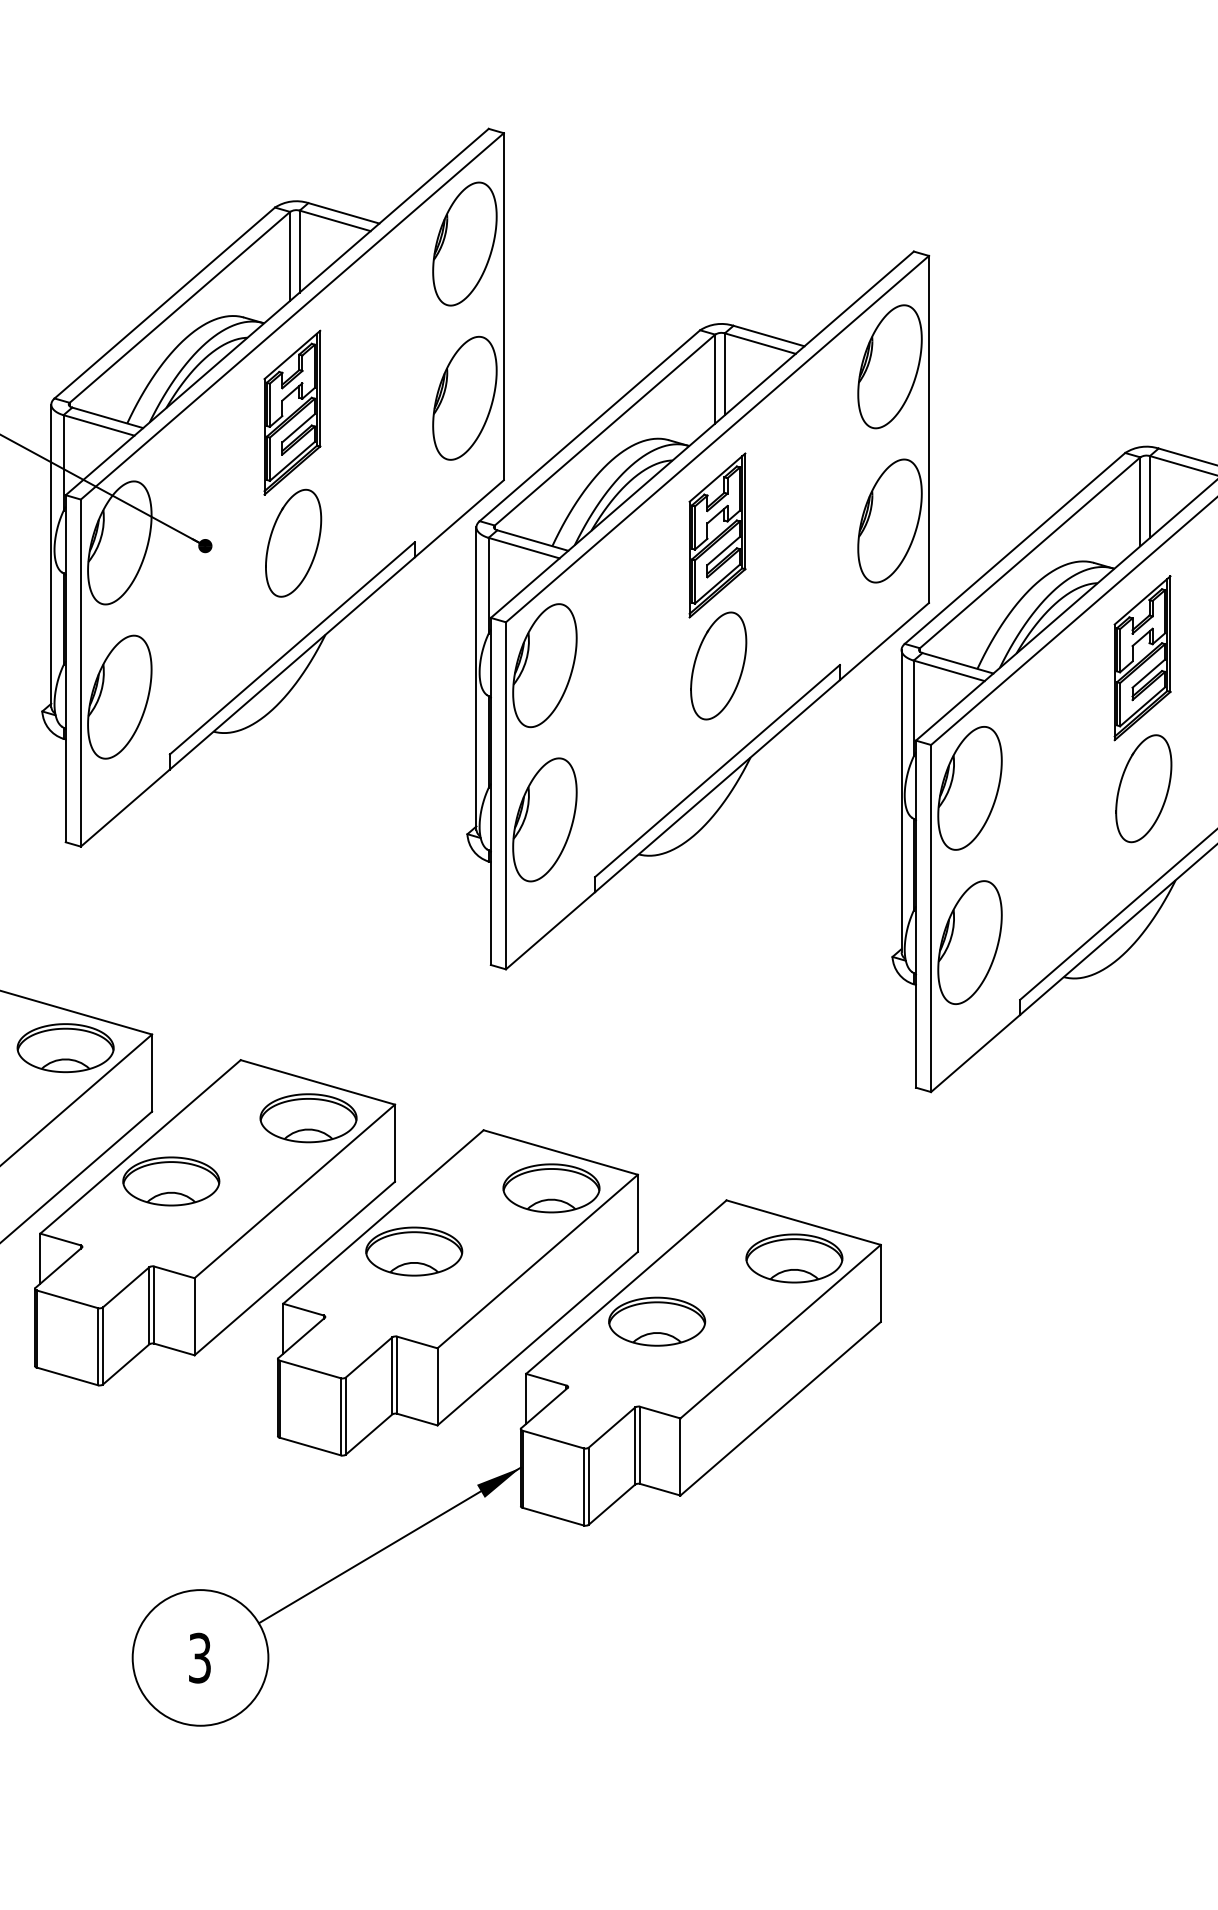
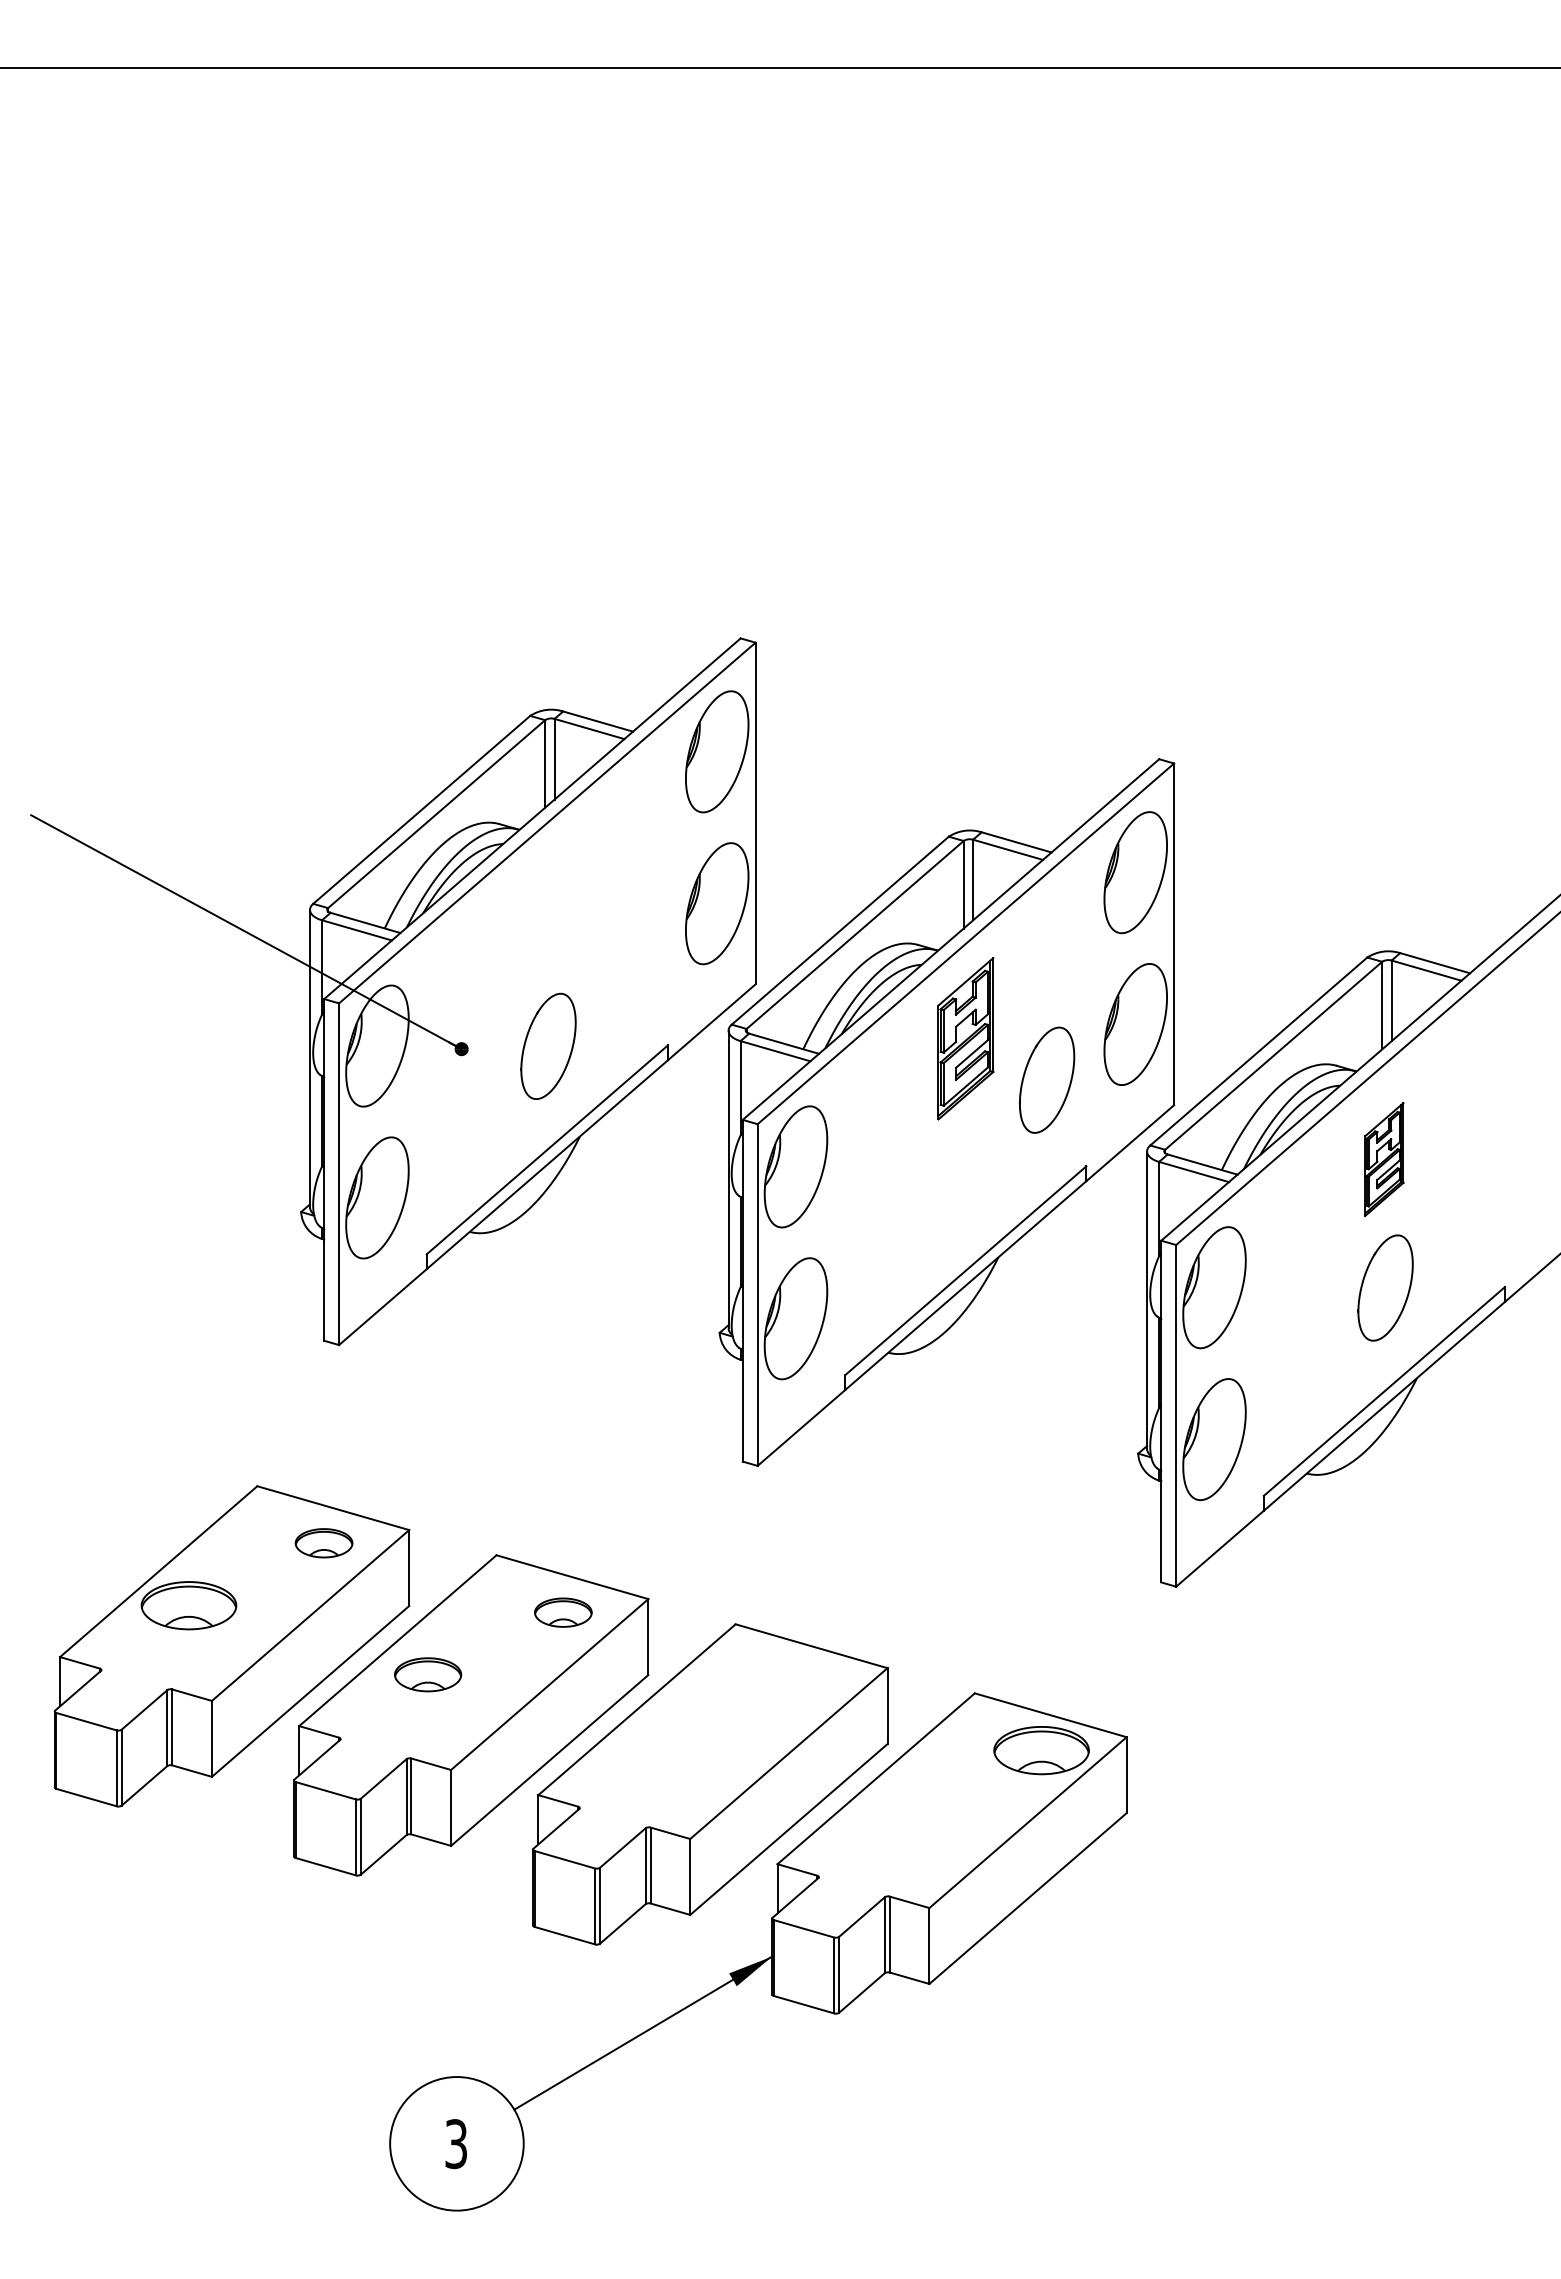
part: (291, 412) -> (546, 917), removed
part: (1141, 658) -> (1383, 1159), size x0.7
part: (719, 665) -> (1047, 1079), moved
part: (65, 1047) -> (323, 1542), size x0.6
part: (308, 1118) -> (563, 1612), size x0.6
part: (170, 1181) -> (427, 1674), size x0.7
part: (551, 1188) -> (802, 1681), removed
part: (414, 1251) -> (667, 1743), removed
part: (657, 1321) -> (906, 1812), removed

